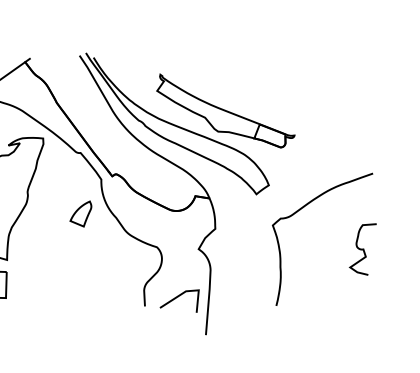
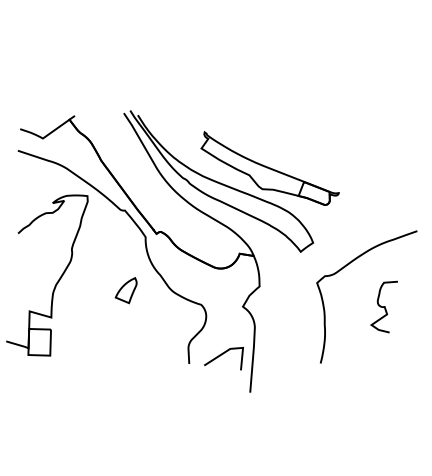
part: (80, 213) -> (125, 290), moved
curve: (362, 248) -> (383, 306), moved

